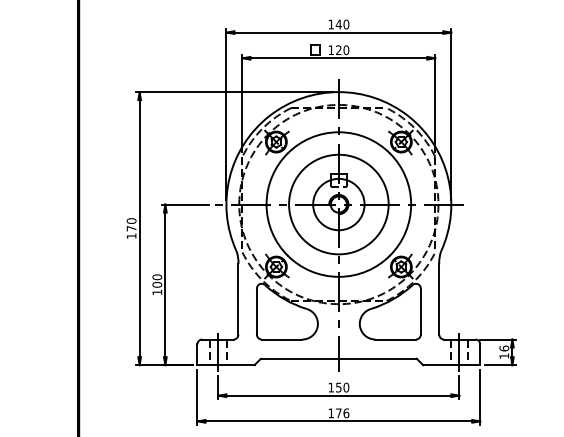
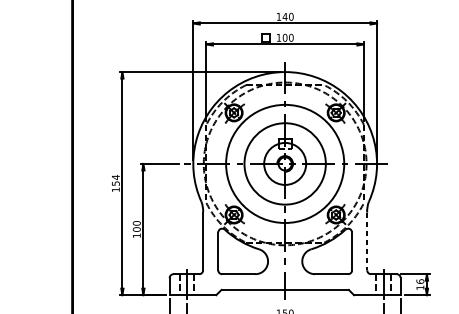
text: (338, 50) -> (284, 38), 120 -> 100
text: (131, 224) -> (115, 180), 170 -> 154
line: (439, 299) -> (367, 241), solid -> dashed

